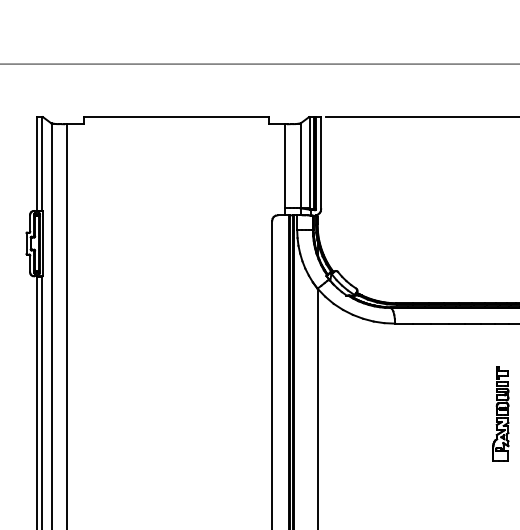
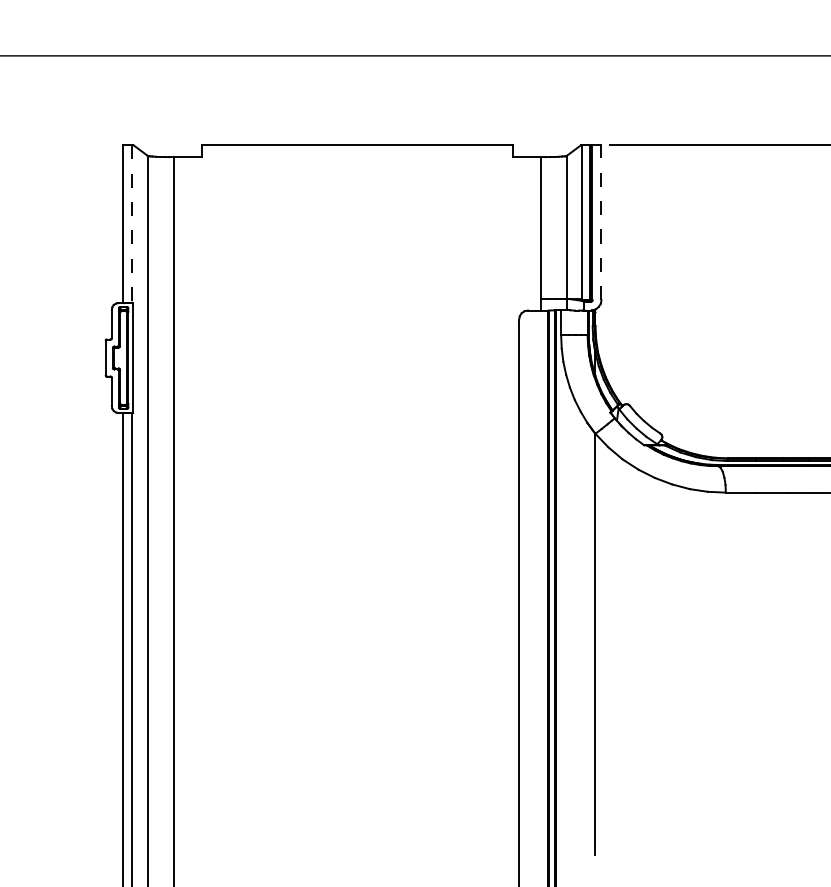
line: (321, 162) -> (602, 221), solid -> dashed
line: (42, 163) -> (132, 223), solid -> dashed

